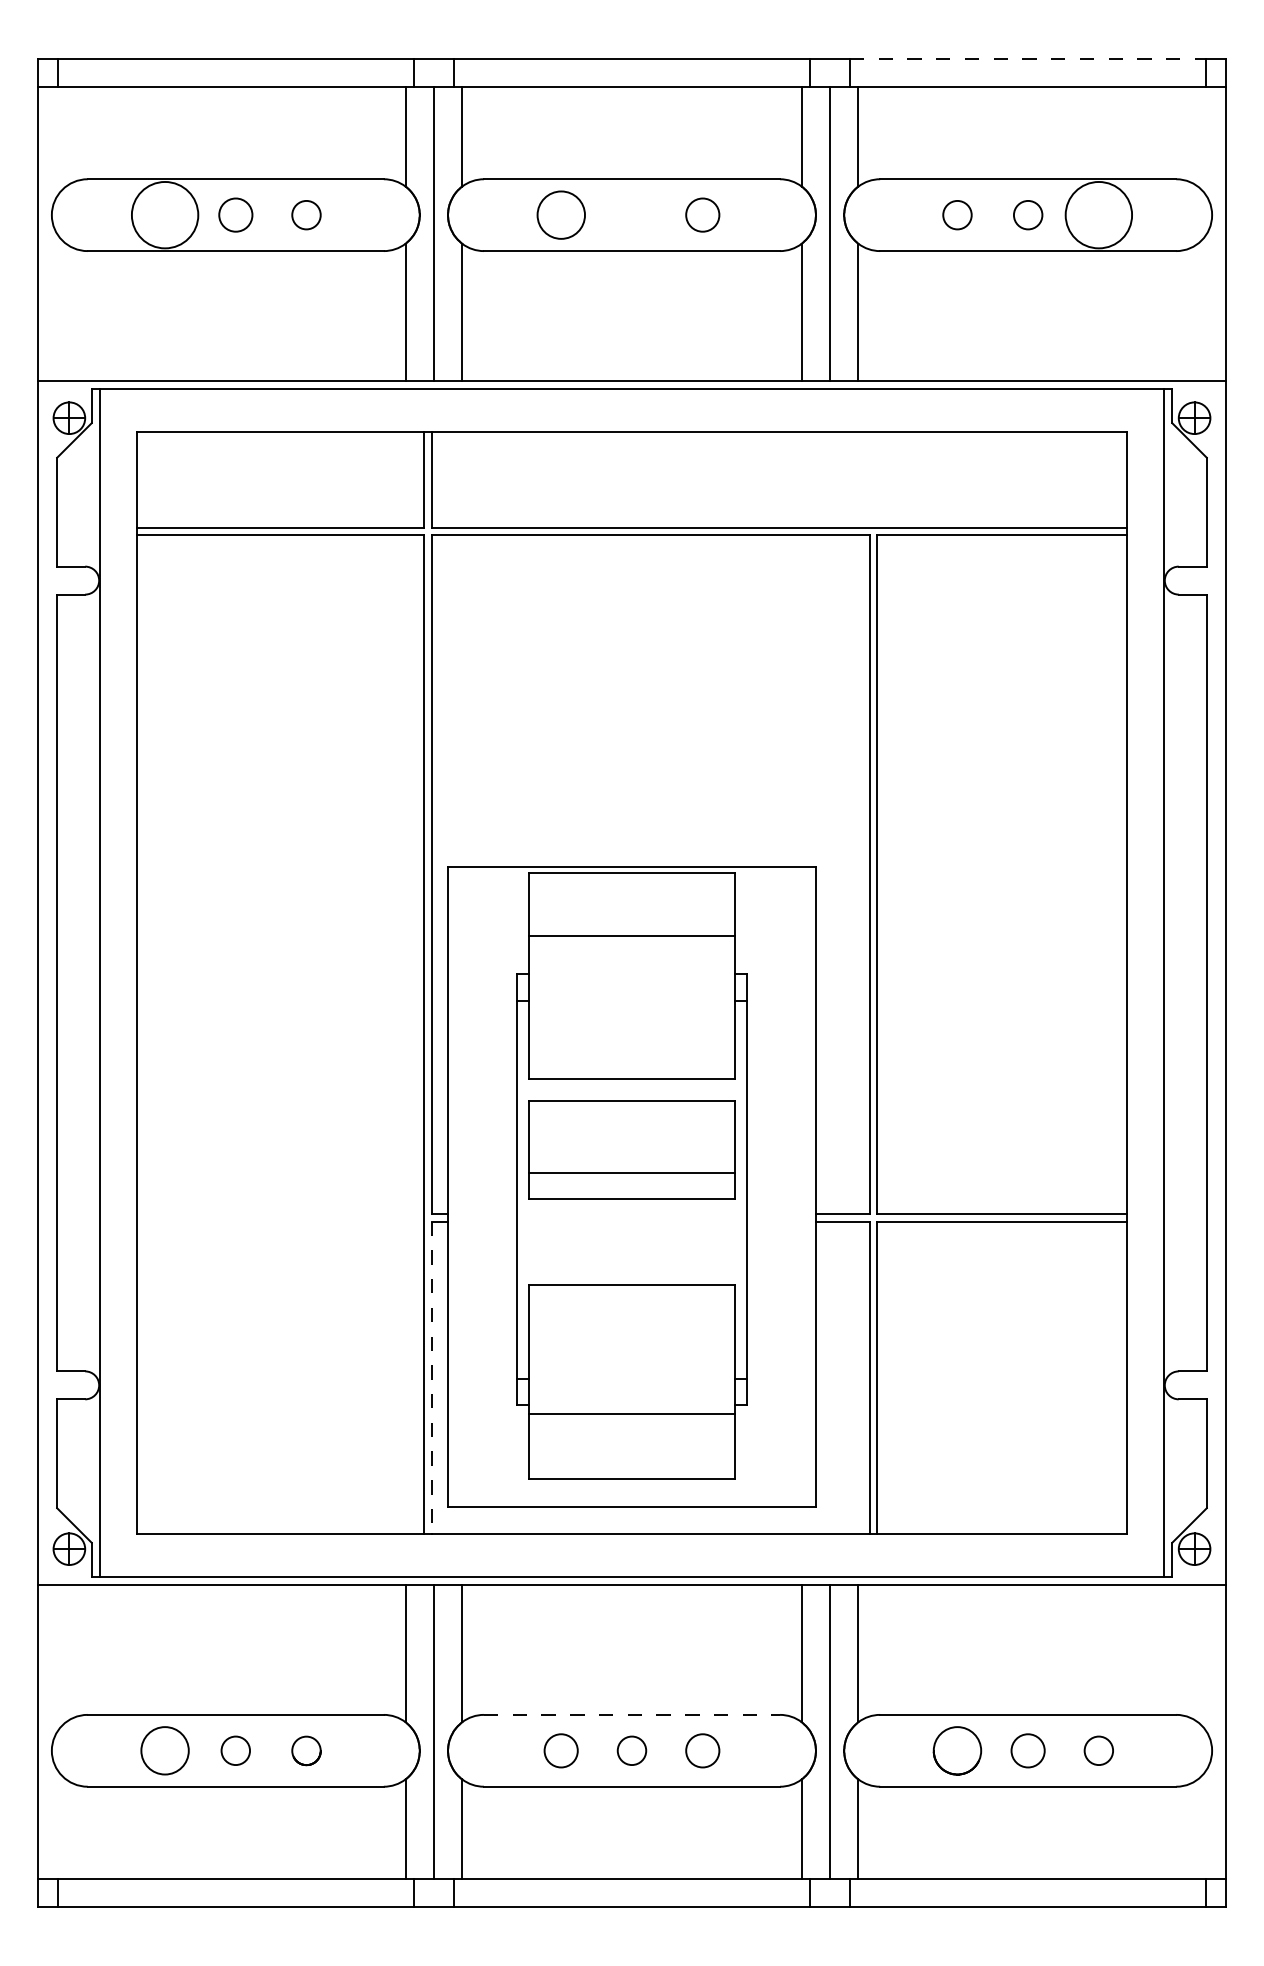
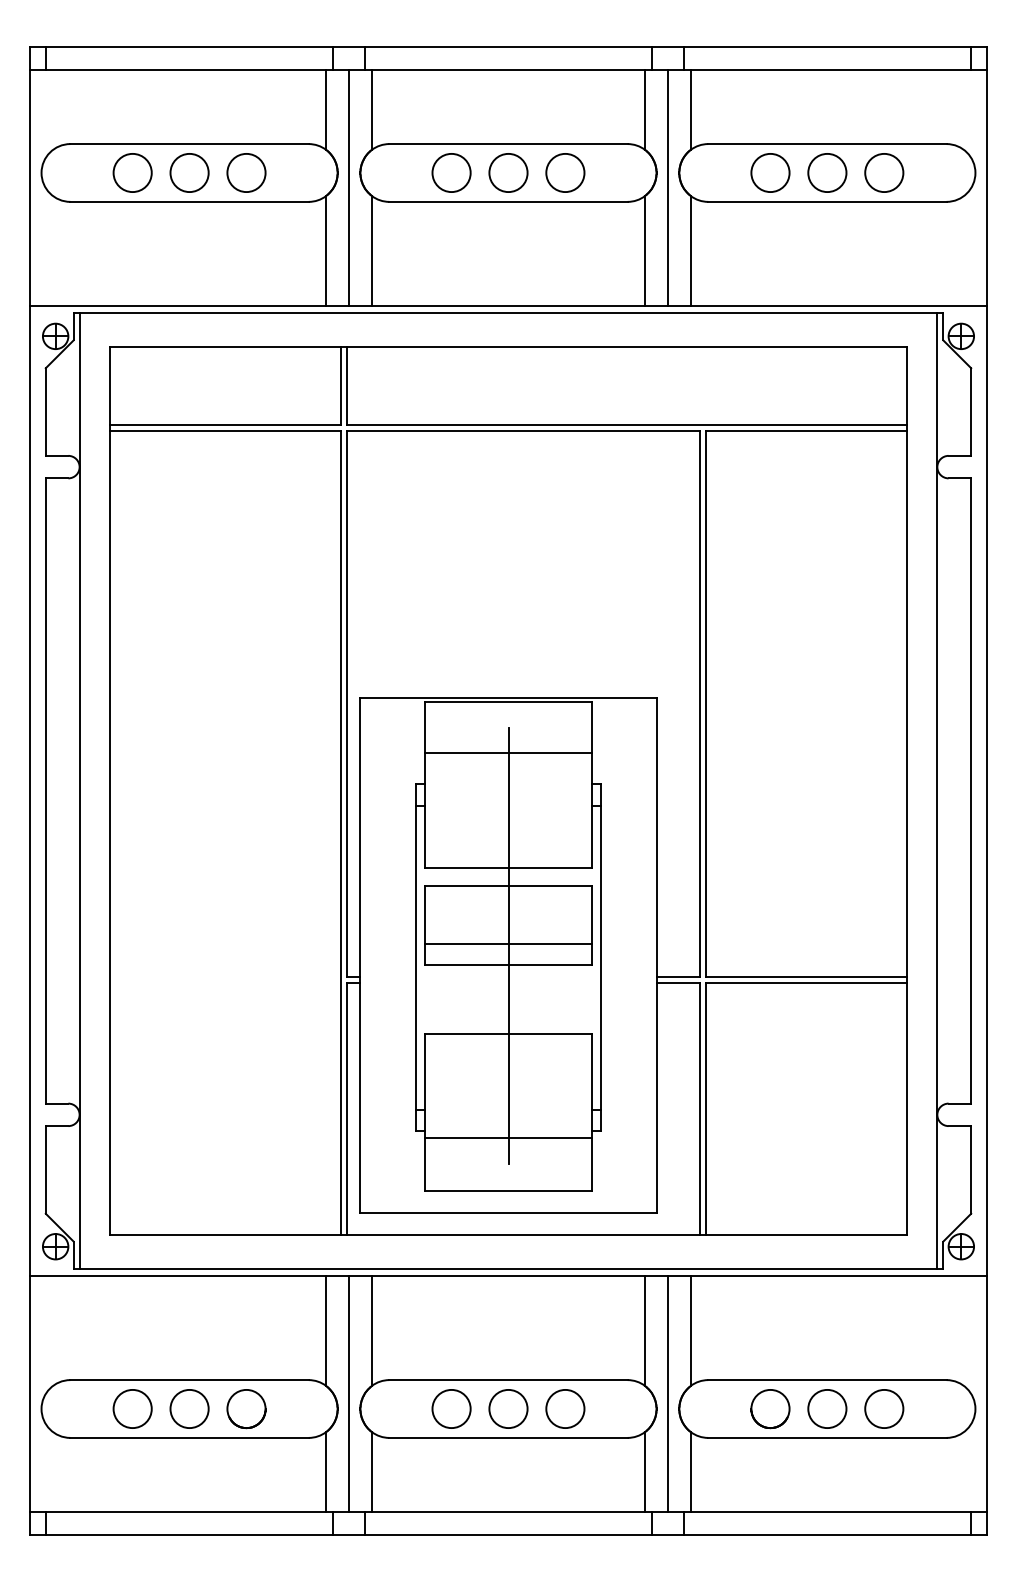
line: (1028, 58) -> (827, 46), dashed -> solid
circle: (164, 214) -> (132, 172), size x0.71
circle: (235, 214) -> (189, 172), size x1.43
circle: (306, 214) -> (246, 172), size x1.67
circle: (631, 214) -> (508, 172), added
circle: (702, 214) -> (565, 172), size x1.43
circle: (957, 214) -> (770, 172), size x1.67
circle: (1027, 214) -> (826, 172), size x1.67
circle: (1098, 214) -> (883, 172), size x0.71
line: (632, 1175) -> (508, 945), added
line: (431, 1378) -> (347, 1109), dashed -> solid
line: (632, 1714) -> (508, 1379), dashed -> solid
circle: (235, 1750) -> (189, 1408), size x1.67
part: (306, 1750) -> (246, 1408), size x1.67
circle: (560, 1750) -> (450, 1408), size x1.43
circle: (631, 1750) -> (508, 1408), size x1.67
circle: (702, 1750) -> (565, 1408), size x1.43
circle: (1027, 1750) -> (826, 1408), size x1.43
circle: (1098, 1750) -> (883, 1408), size x1.67

